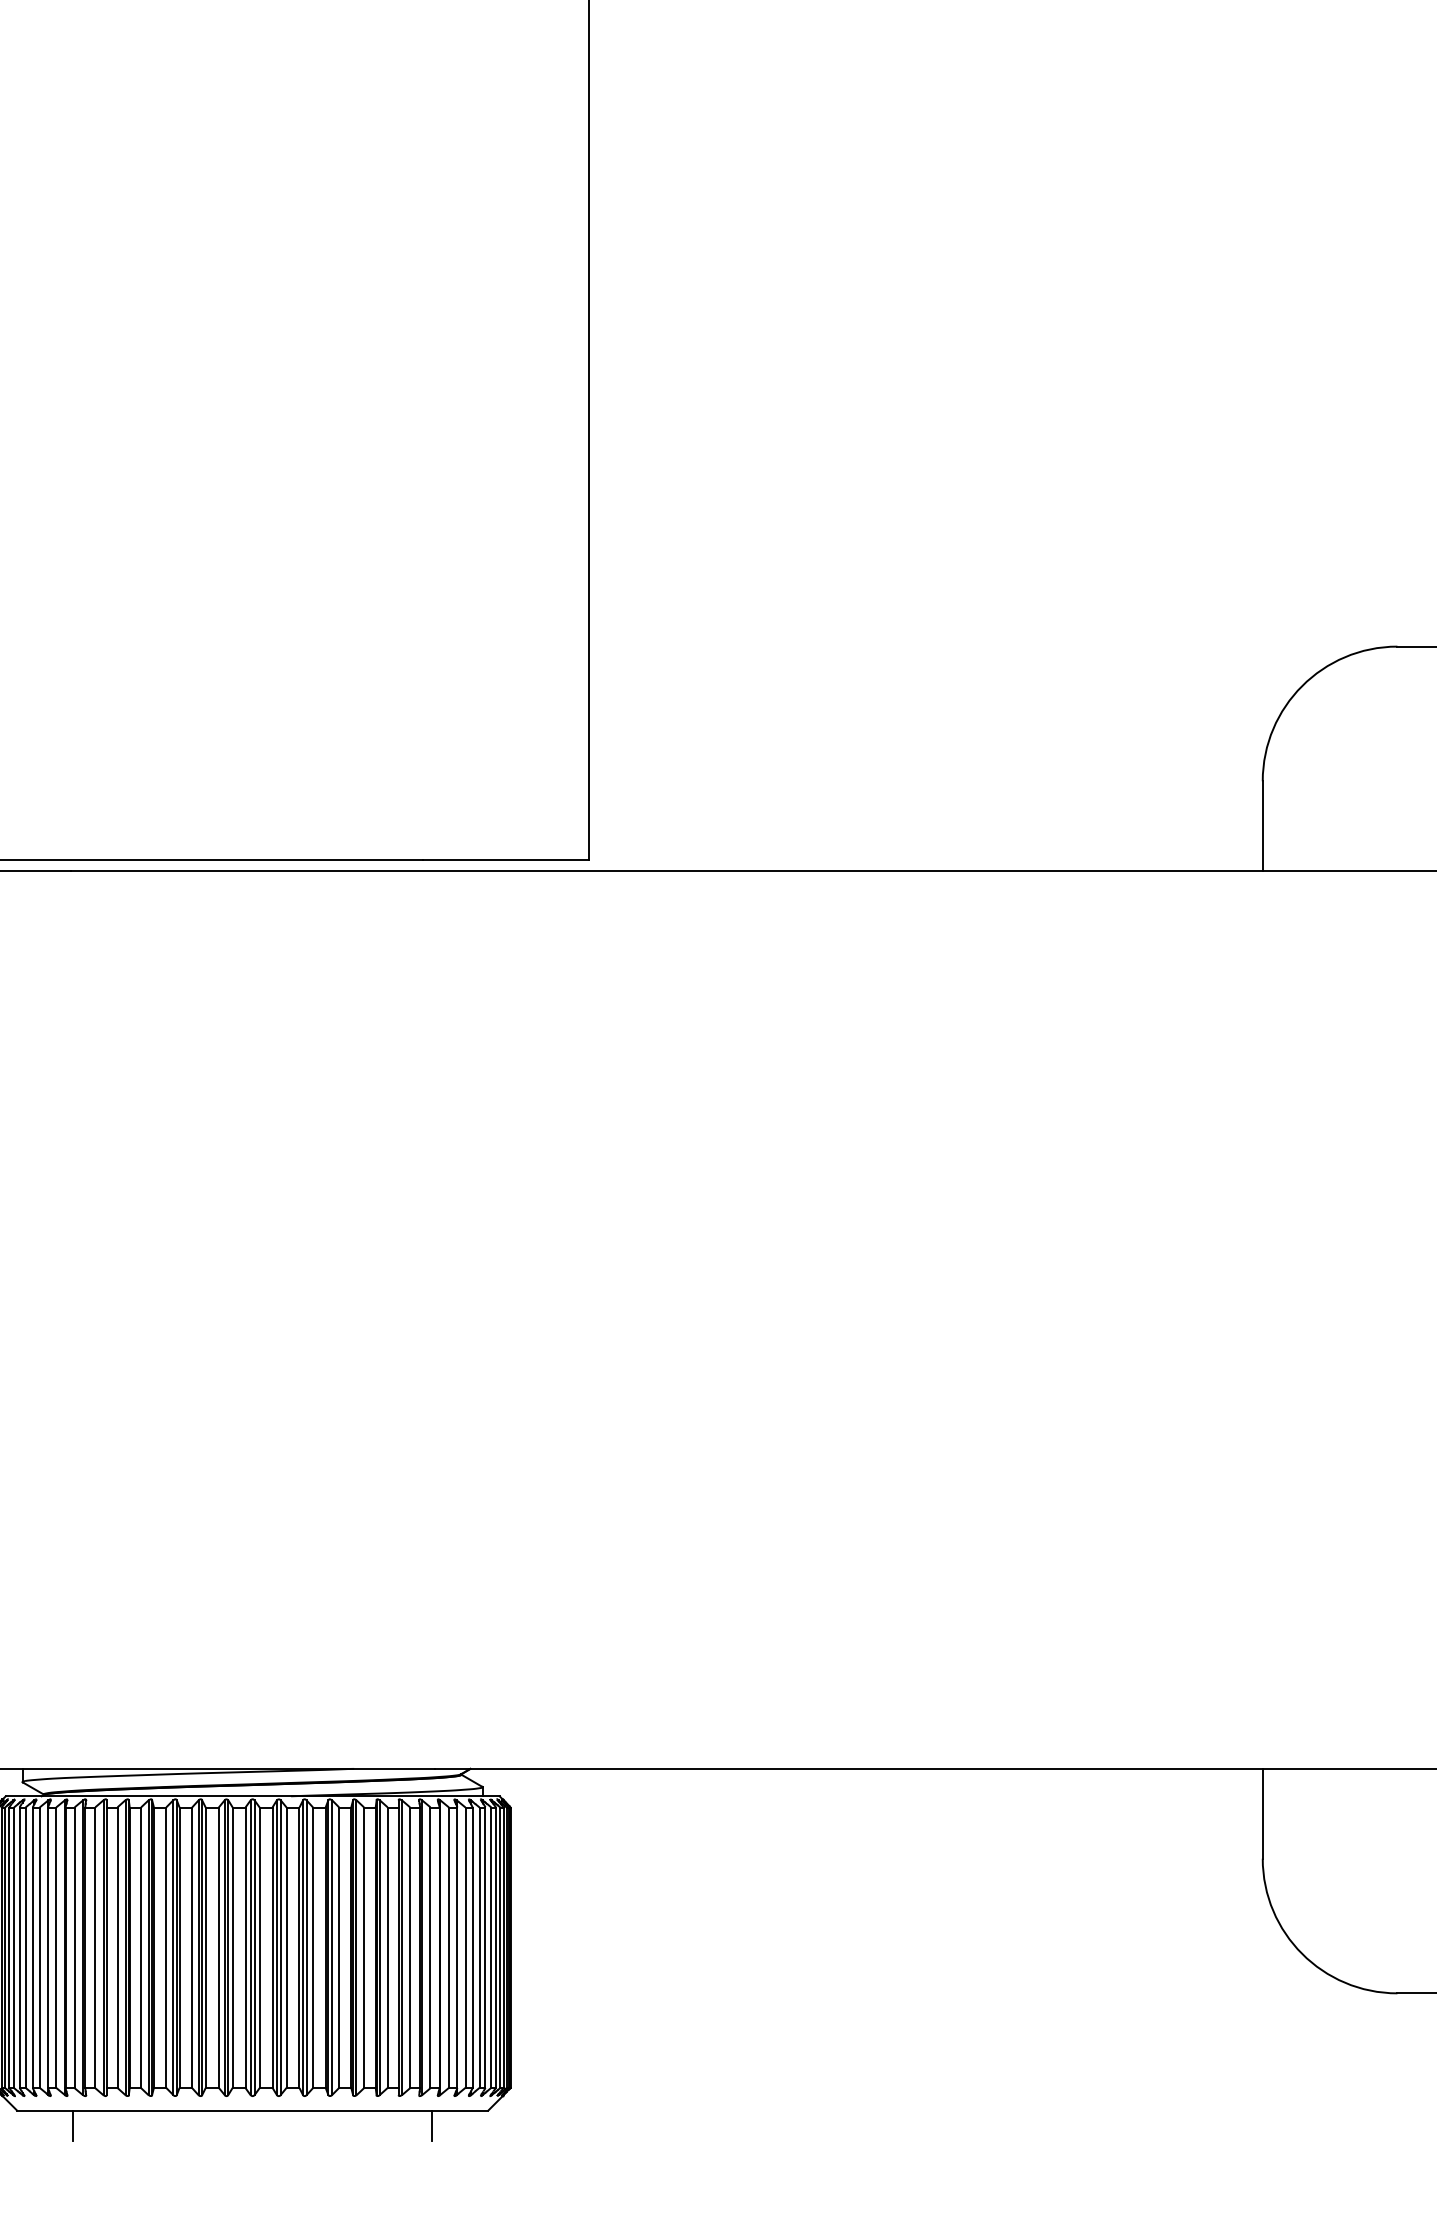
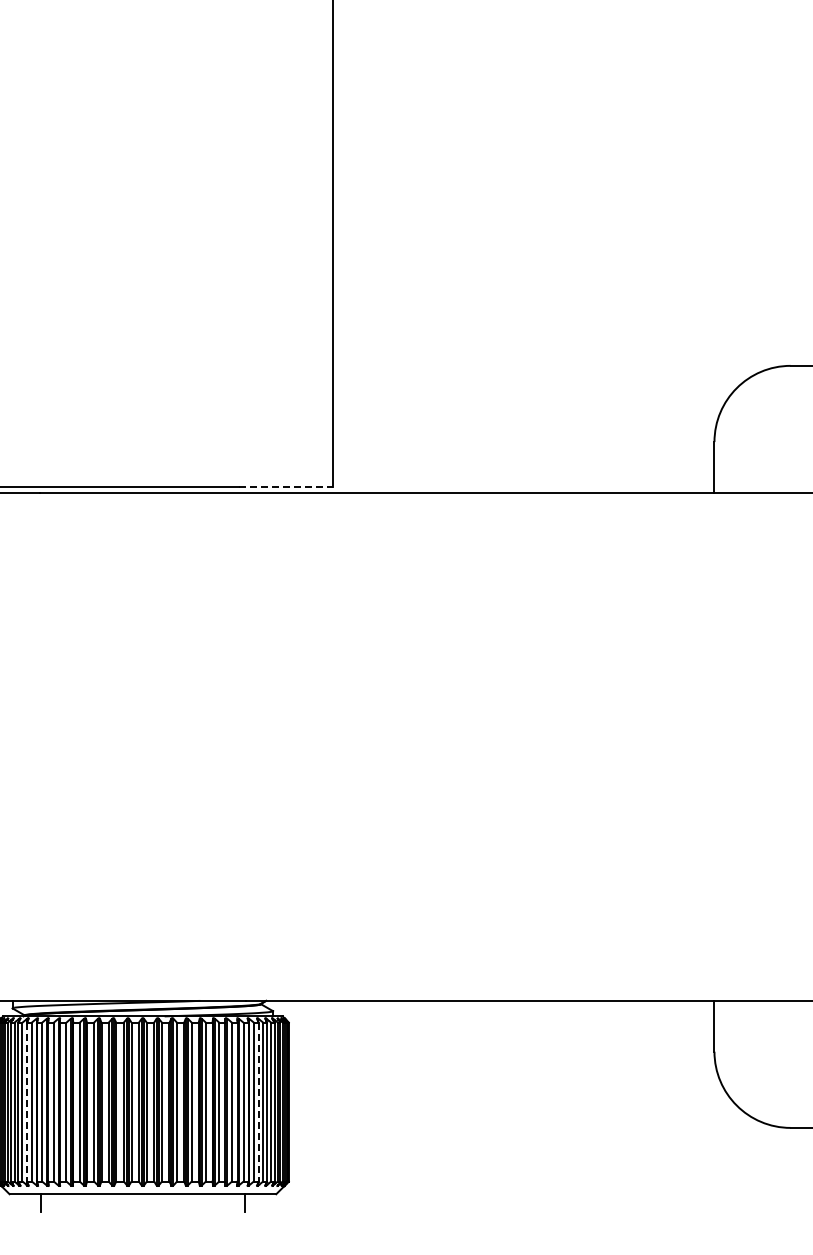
line: (506, 859) -> (286, 486), solid -> dashed
line: (48, 1948) -> (27, 1102), solid -> dashed
line: (456, 1948) -> (258, 1102), solid -> dashed

